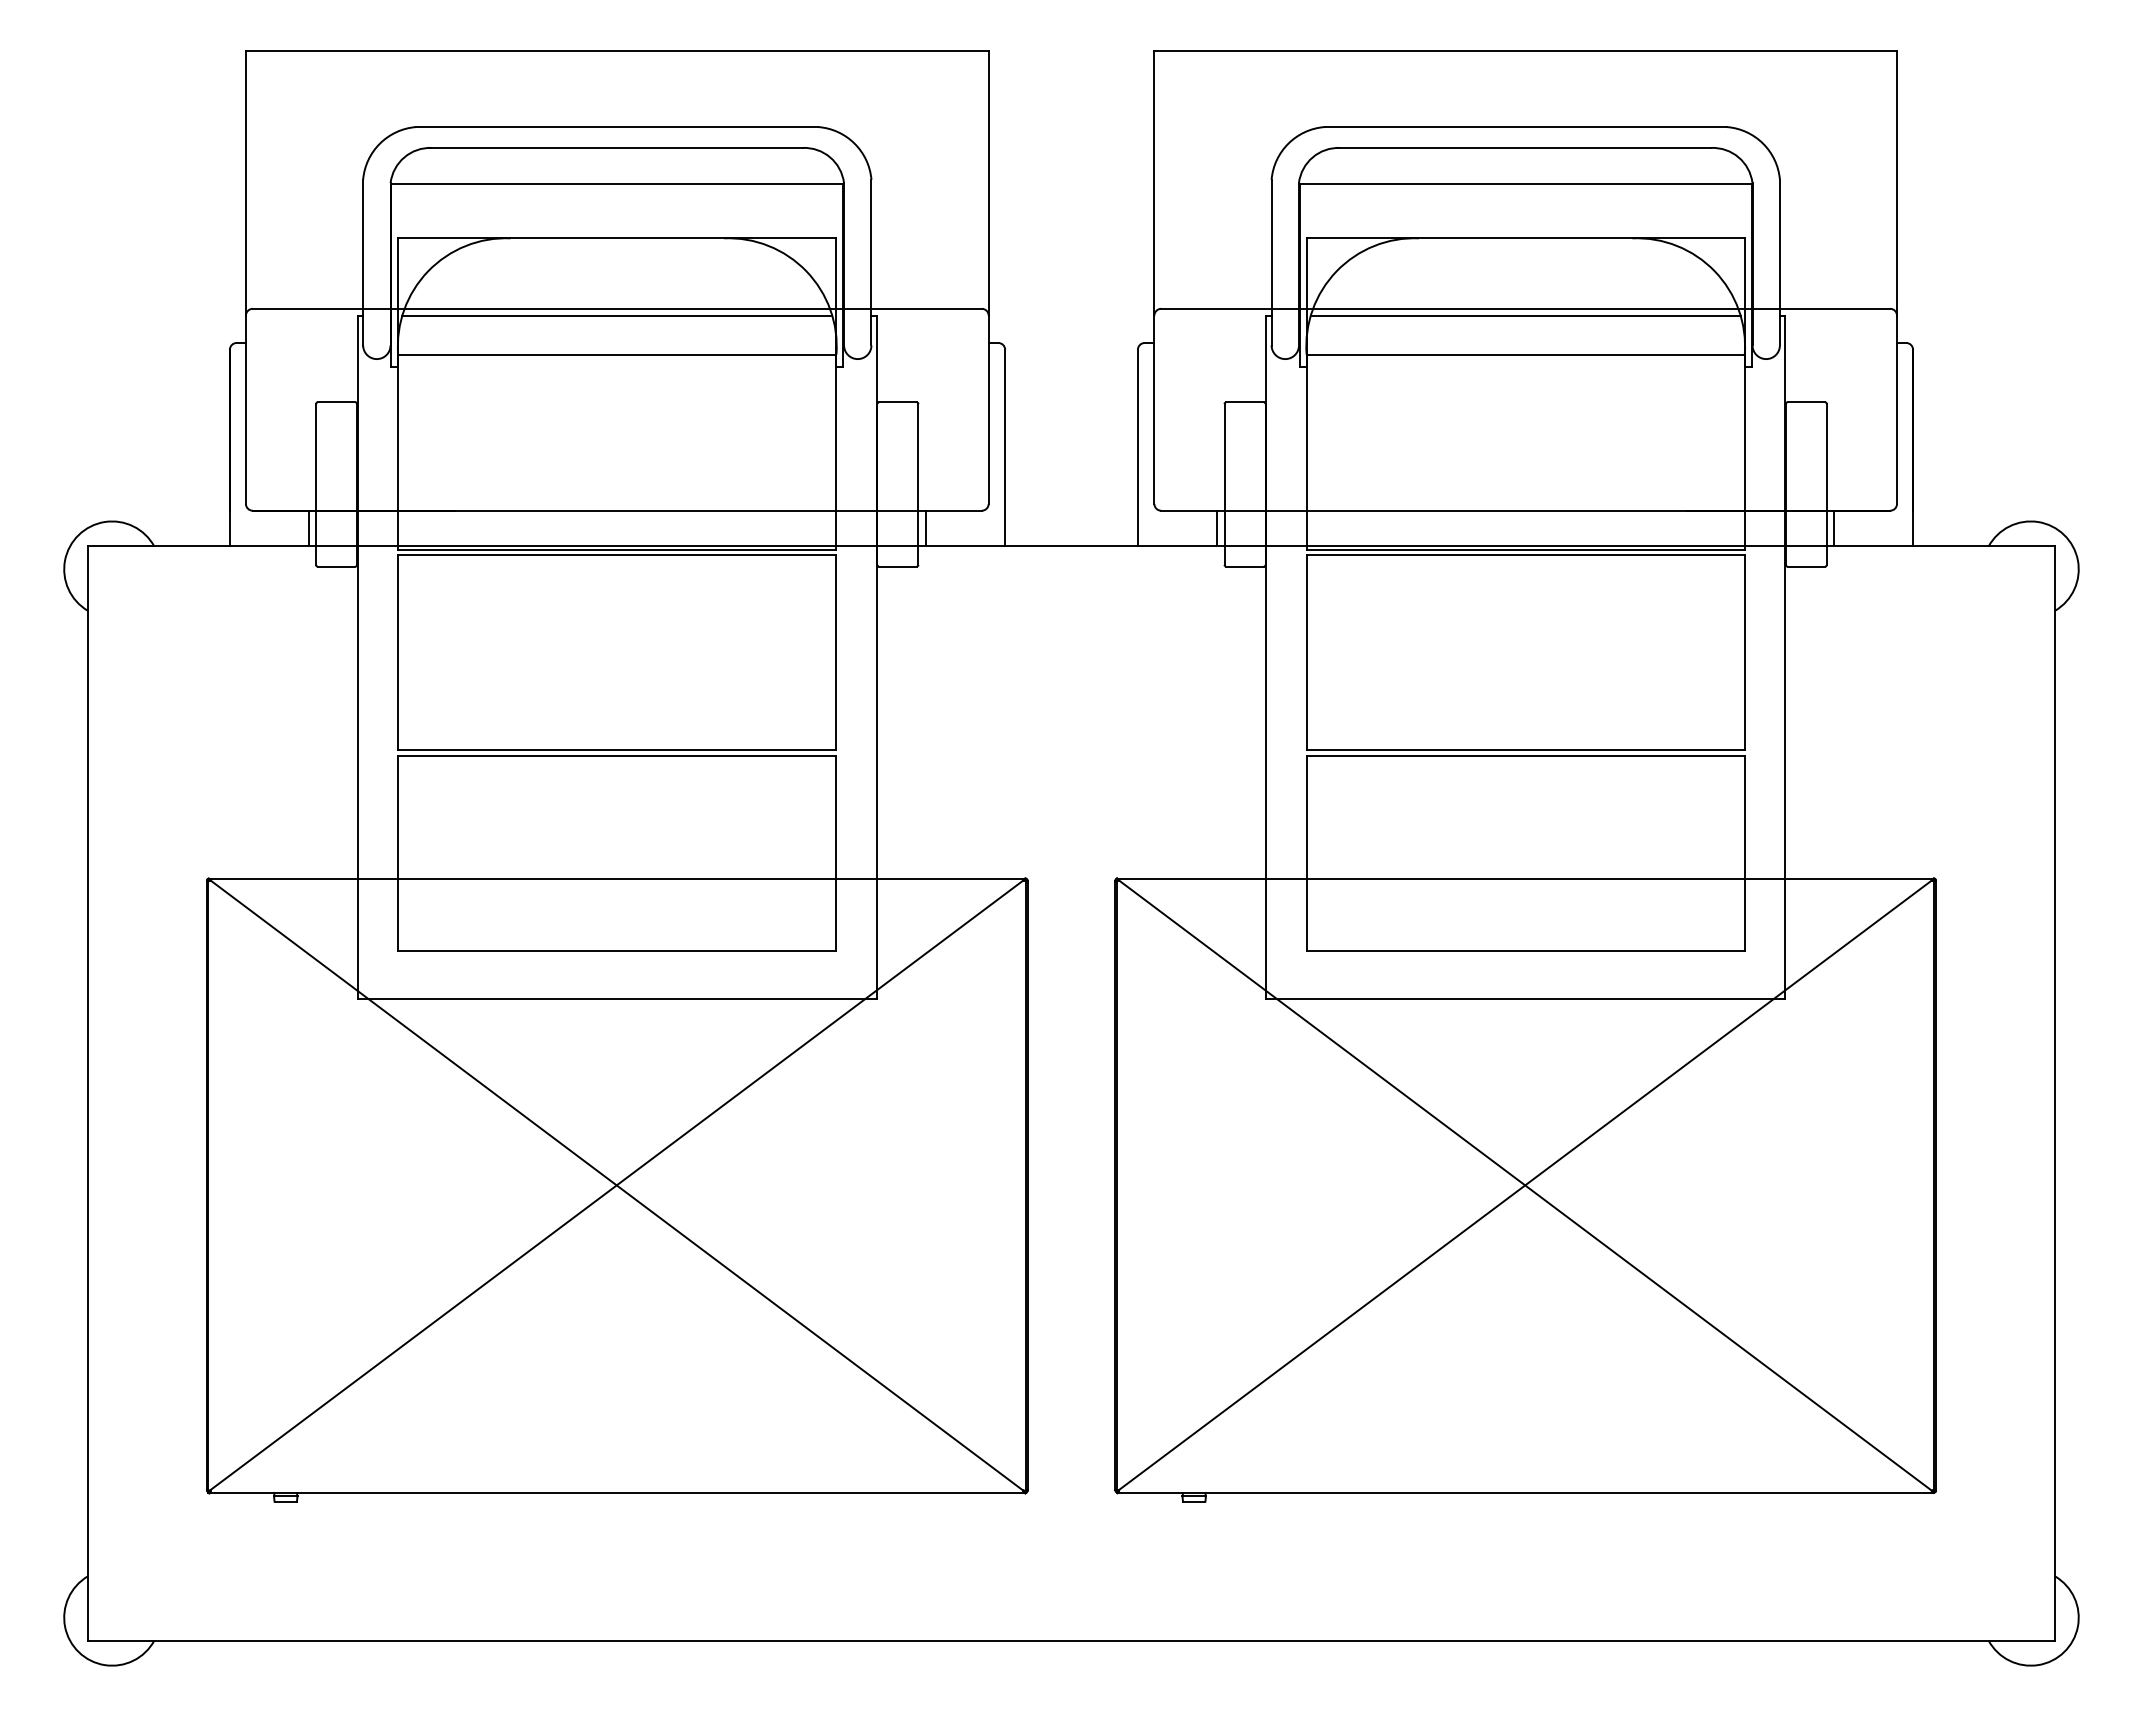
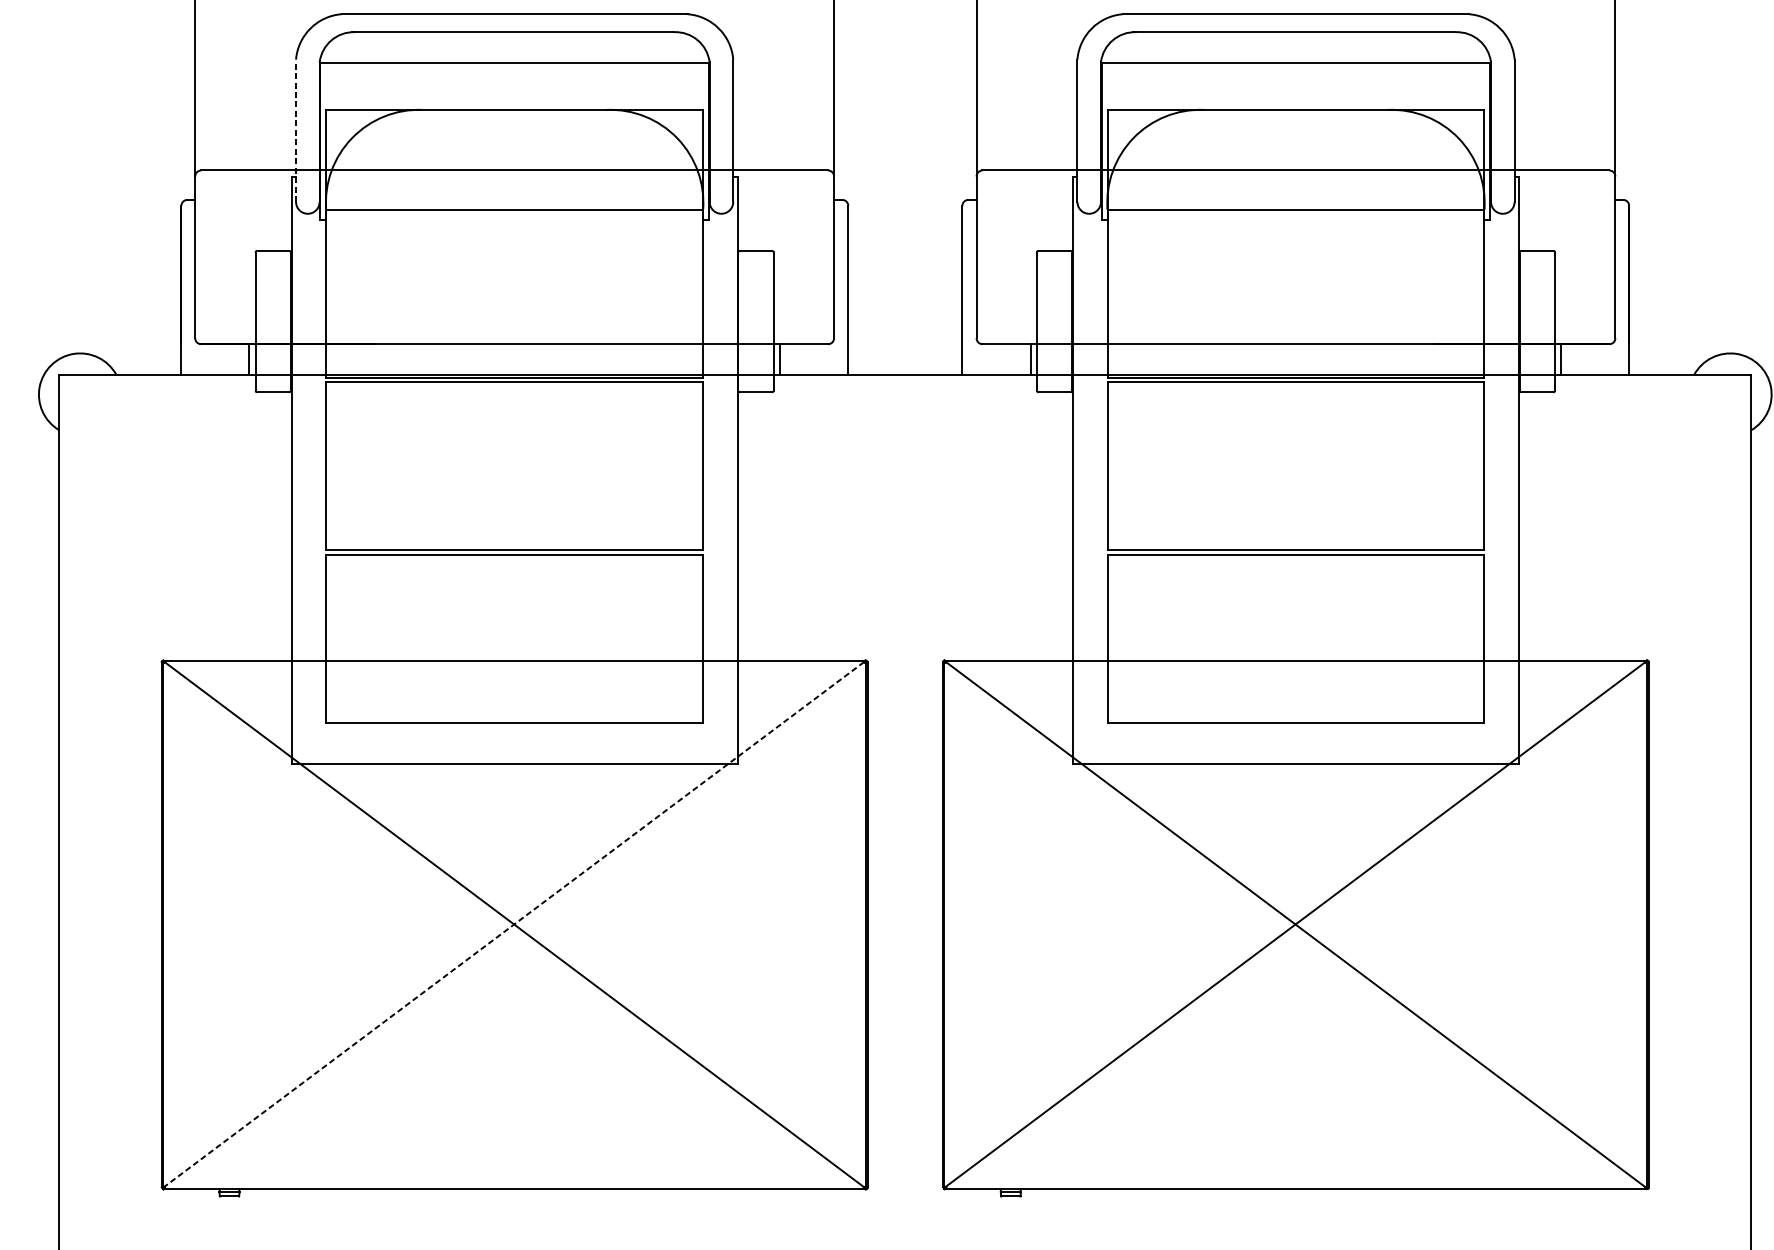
line: (363, 262) -> (296, 130), solid -> dashed
line: (617, 315) -> (514, 176), removed
line: (1525, 315) -> (1295, 176), removed
line: (616, 1185) -> (513, 924), solid -> dashed

